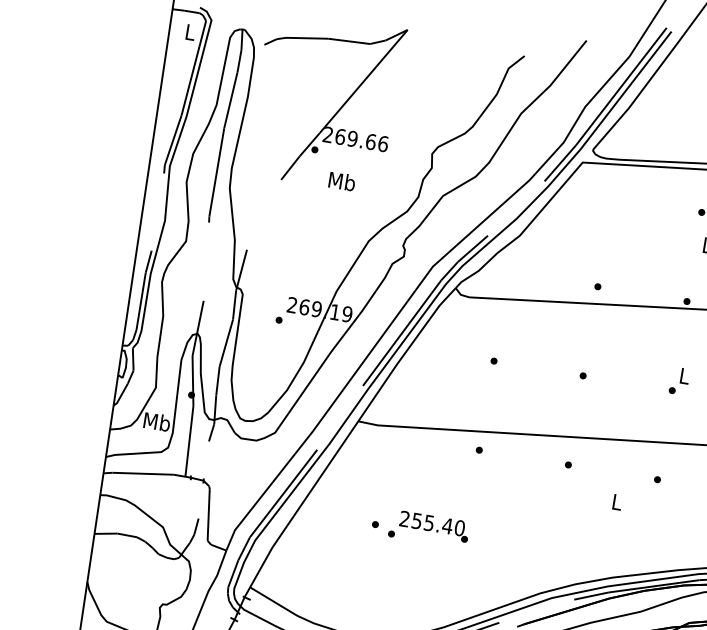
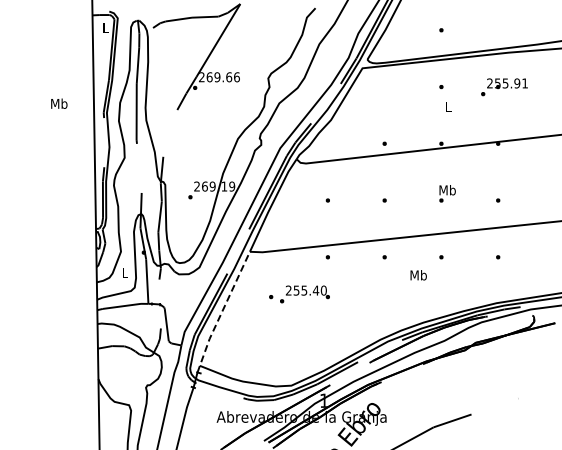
text: (342, 181) -> (59, 103), moved
text: (684, 376) -> (447, 190), L -> Mb
text: (157, 421) -> (125, 272), Mb -> L
text: (616, 502) -> (418, 275), L -> Mb
line: (299, 507) -> (222, 311), solid -> dashed
text: (420, 527) -> (299, 294), moved

